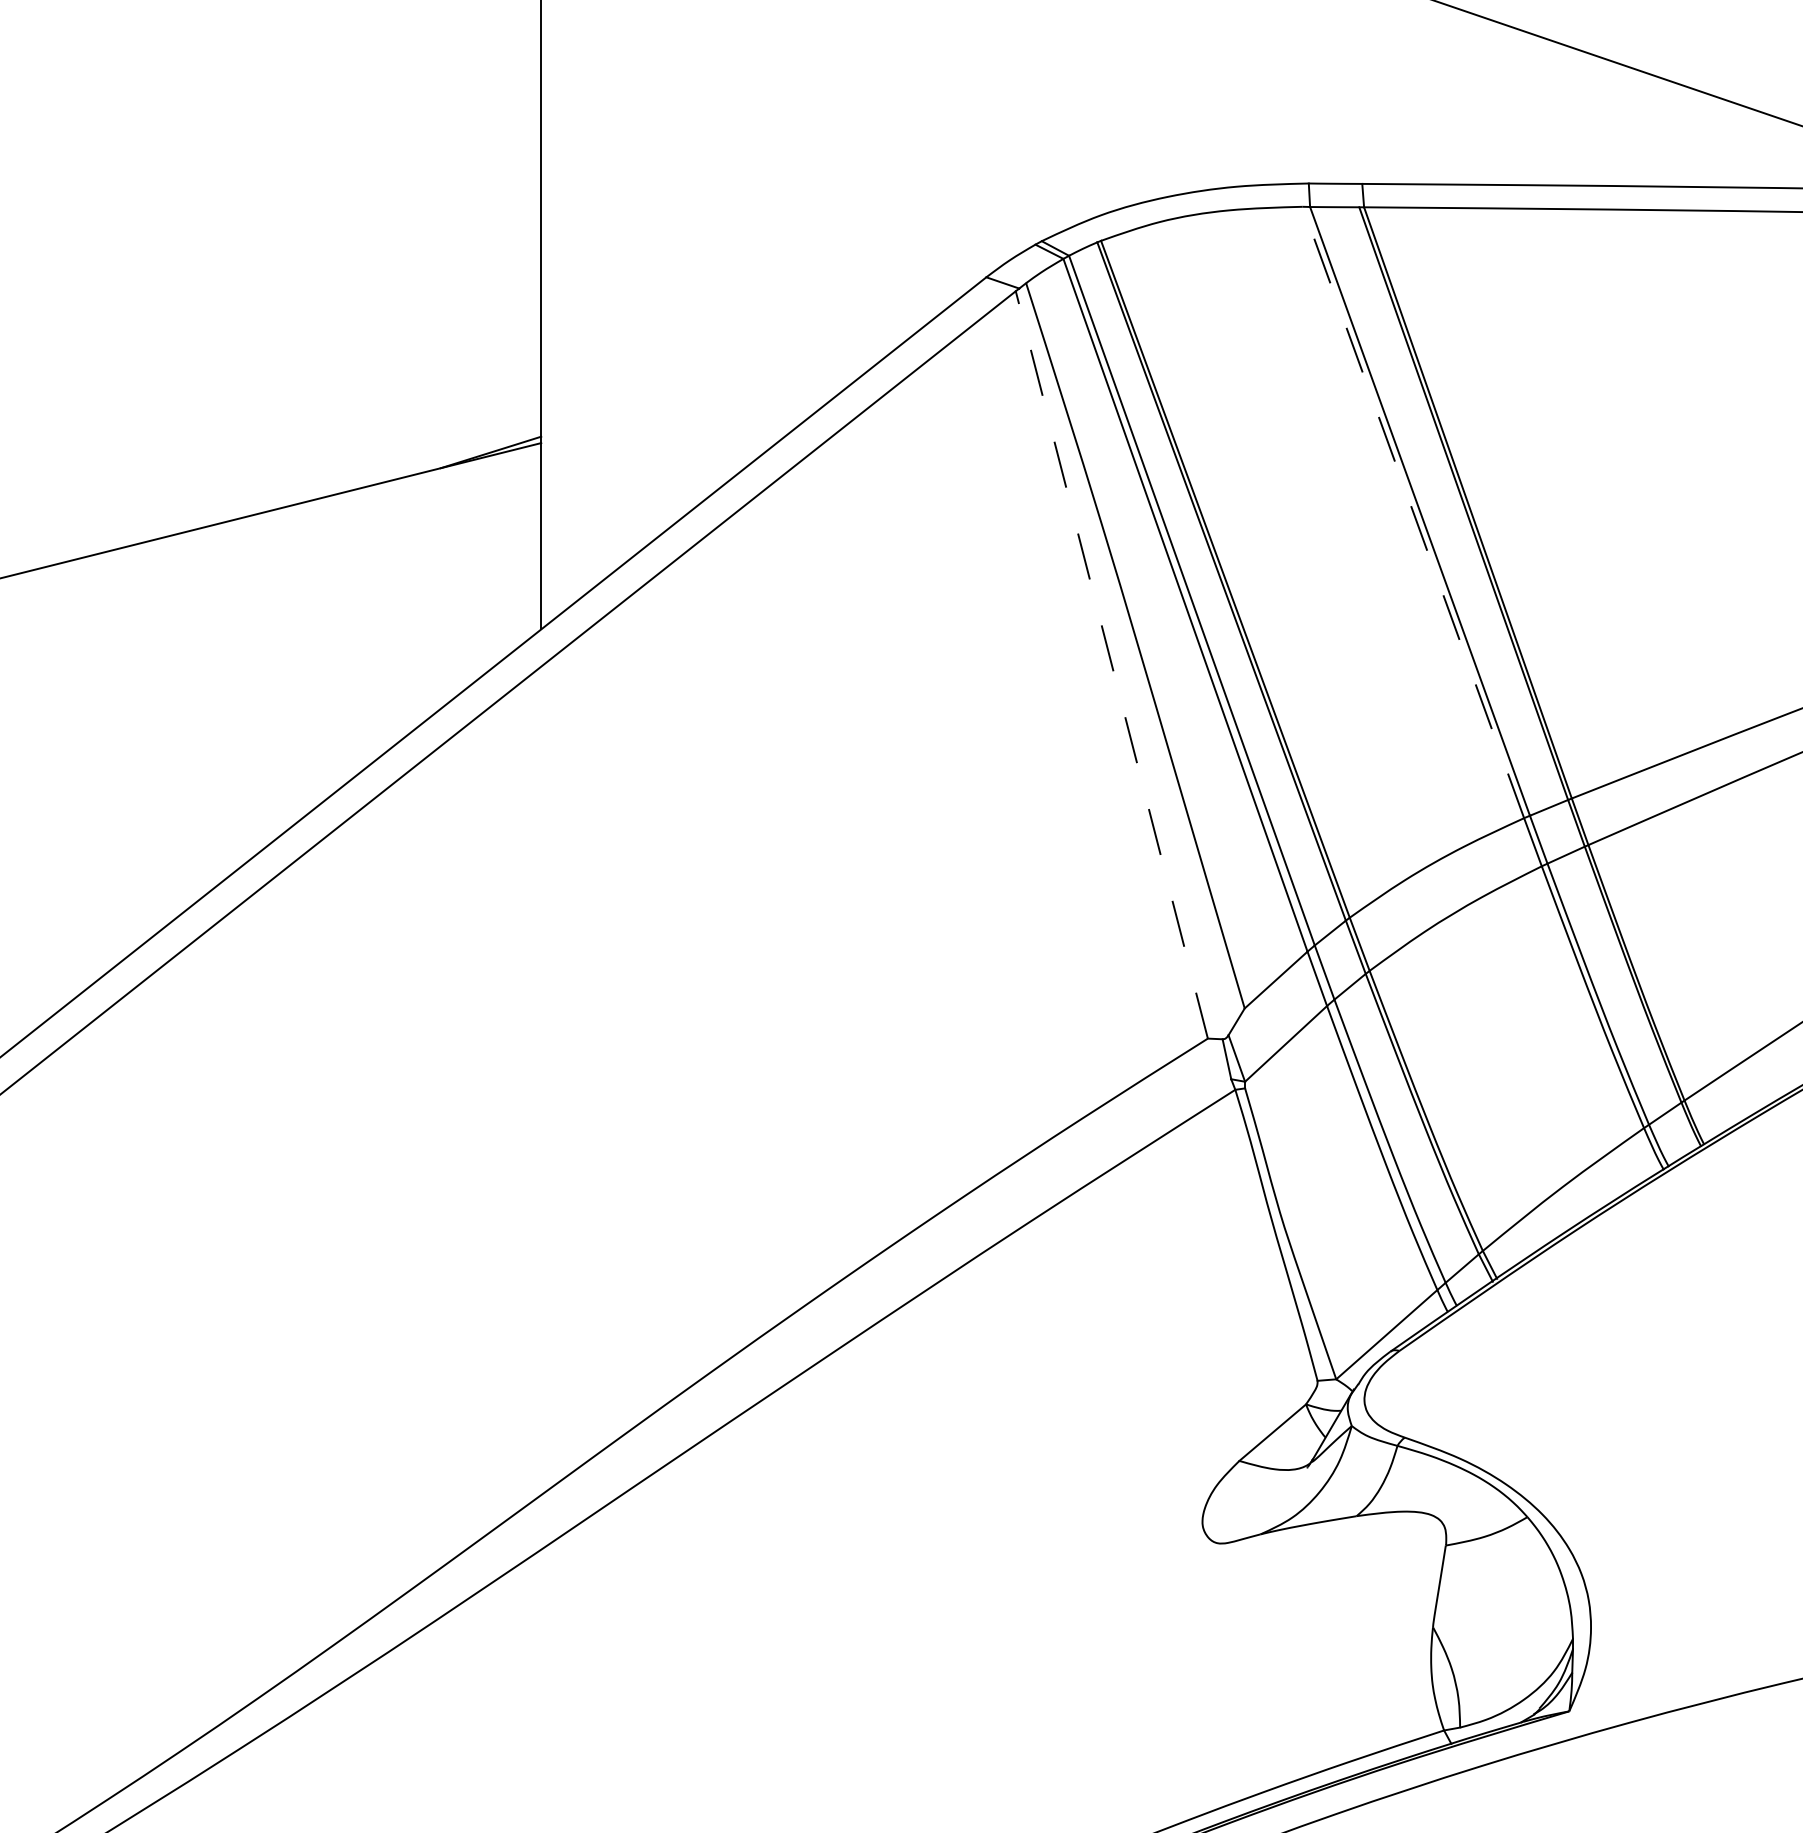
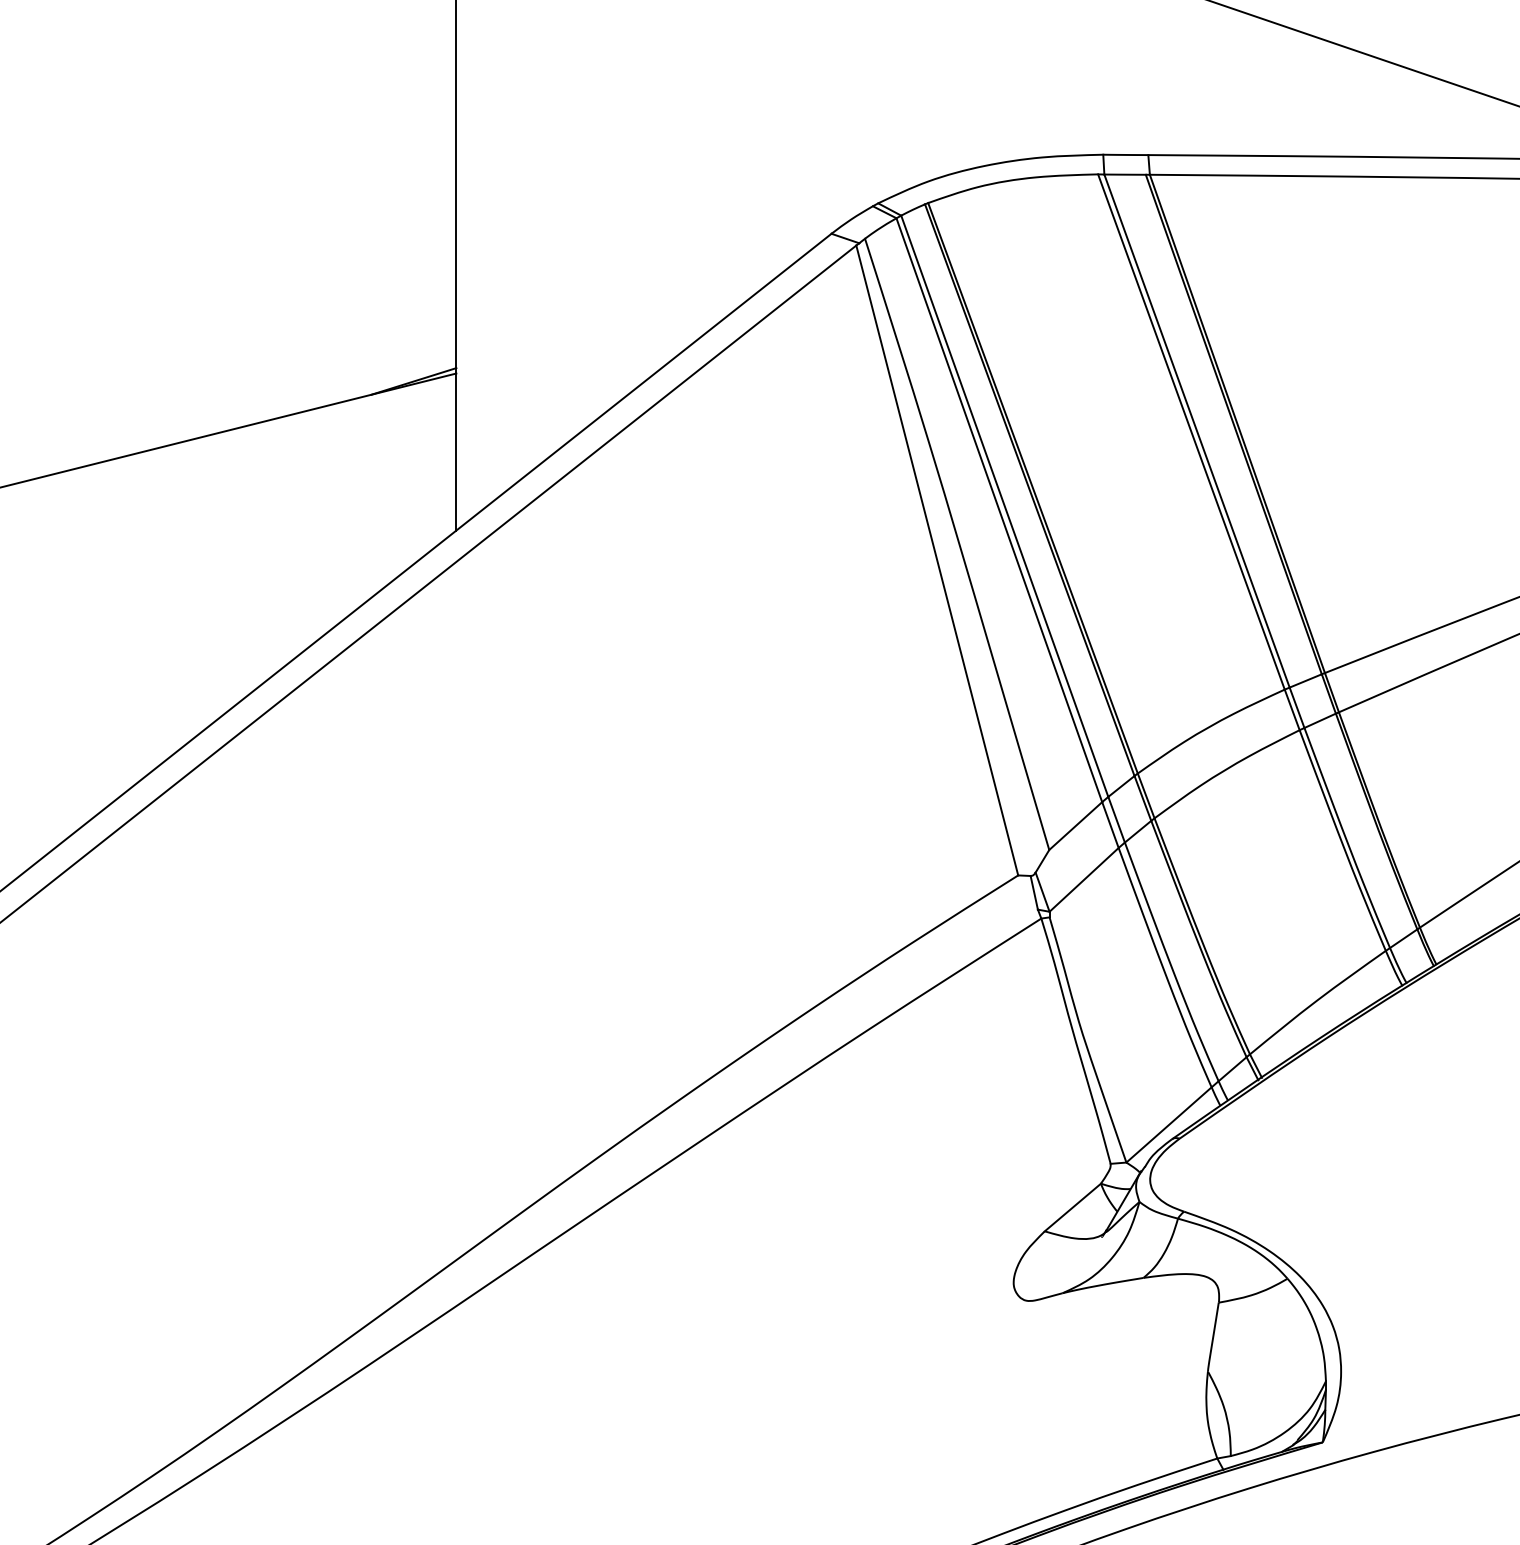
line: (1413, 512) -> (1191, 432), dashed -> solid
line: (1111, 664) -> (936, 560), dashed -> solid

